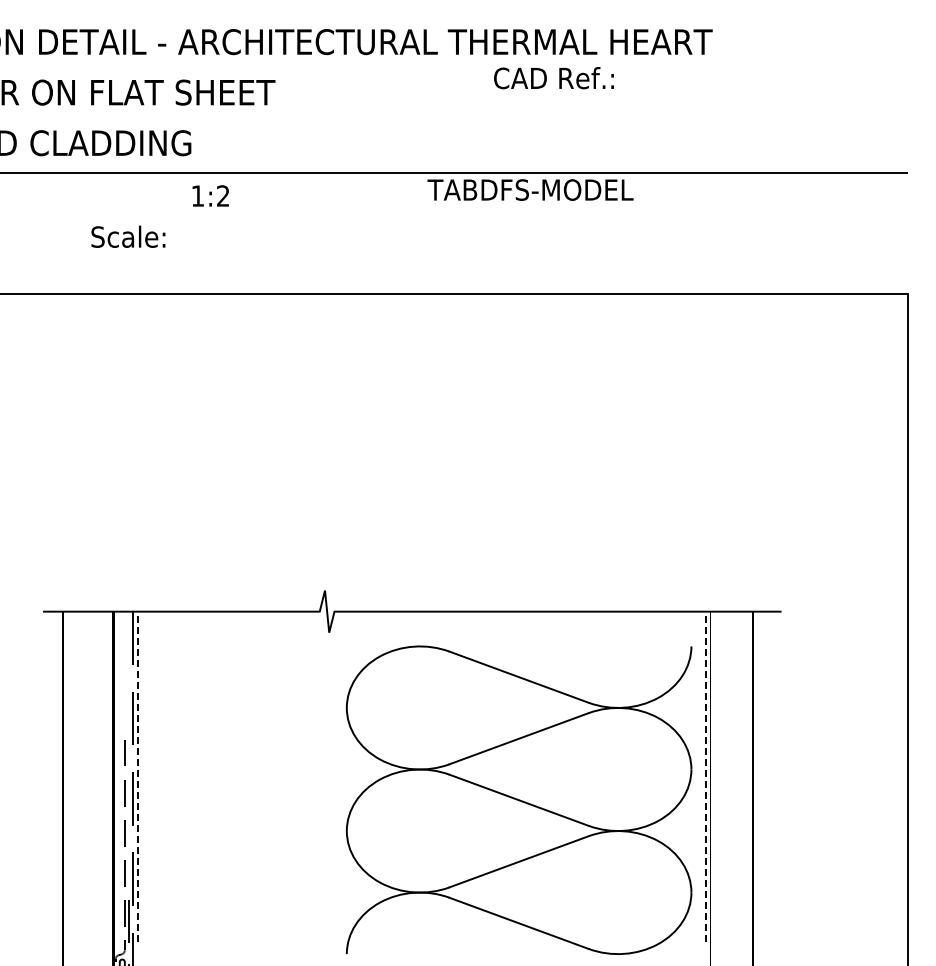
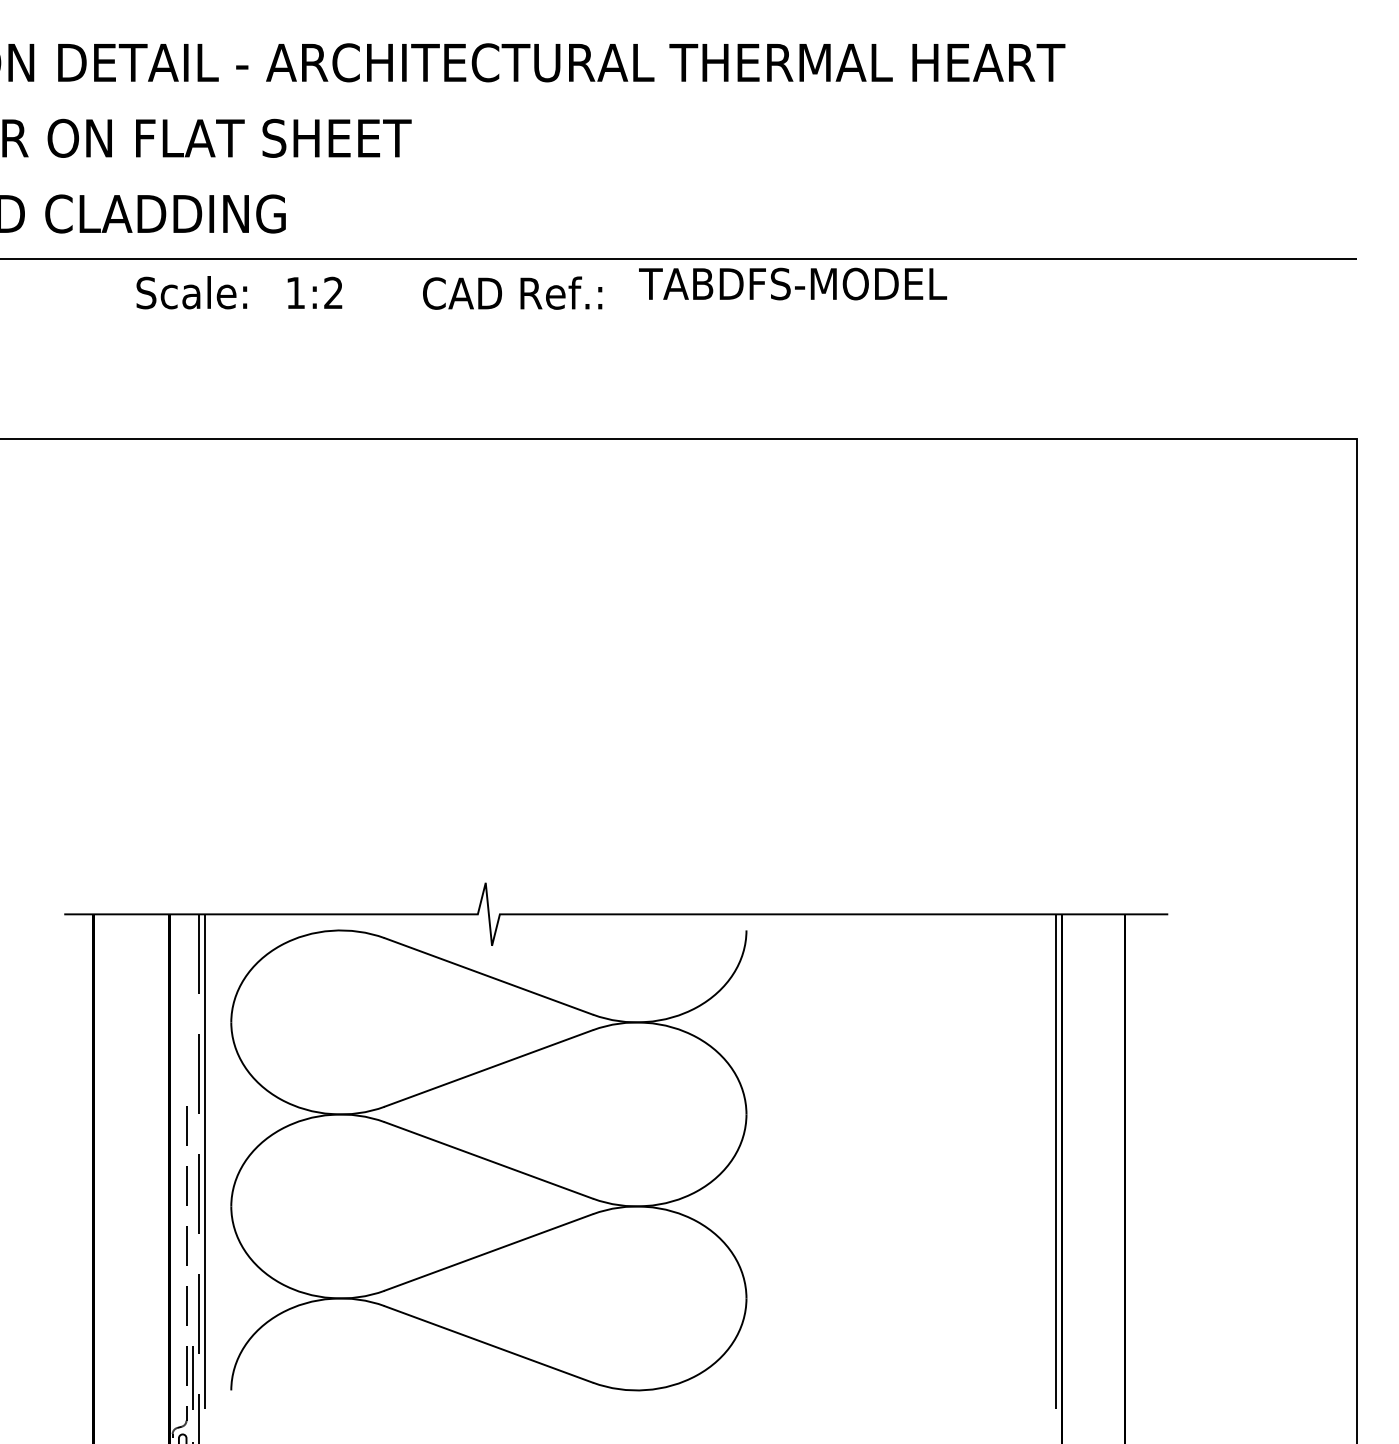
text: (553, 78) -> (511, 293), moved
text: (128, 236) -> (191, 292), moved
line: (137, 776) -> (205, 1160), dashed -> solid
line: (706, 776) -> (1056, 1160), dashed -> solid
part: (518, 799) -> (487, 1159), moved

